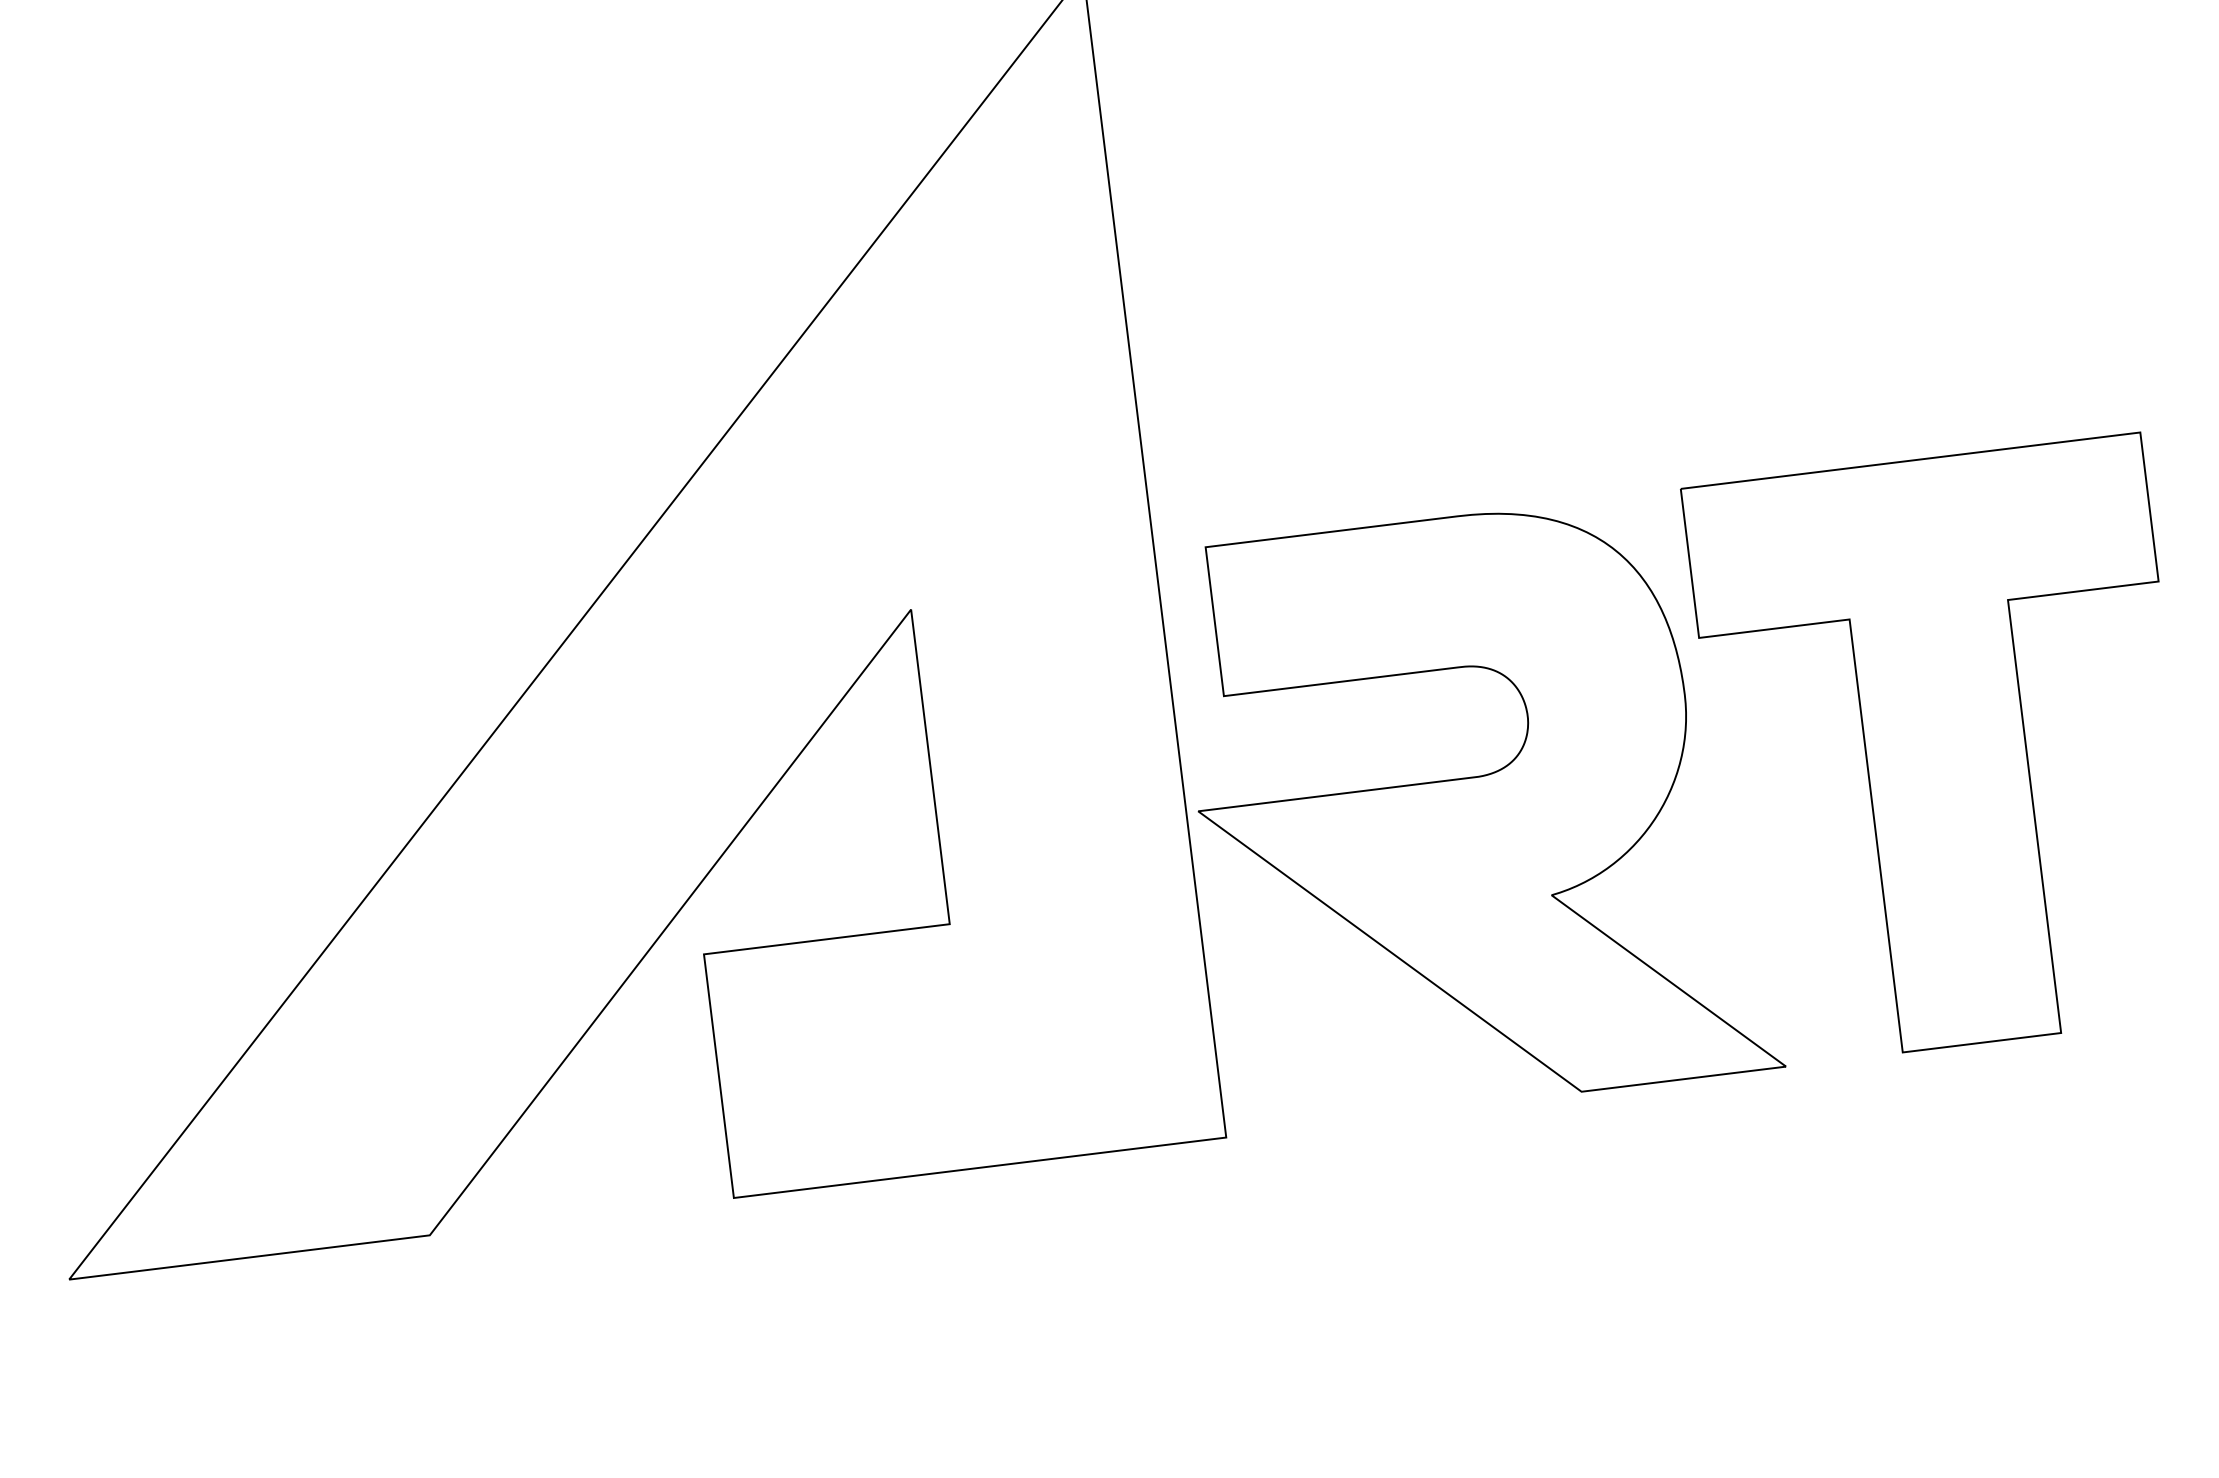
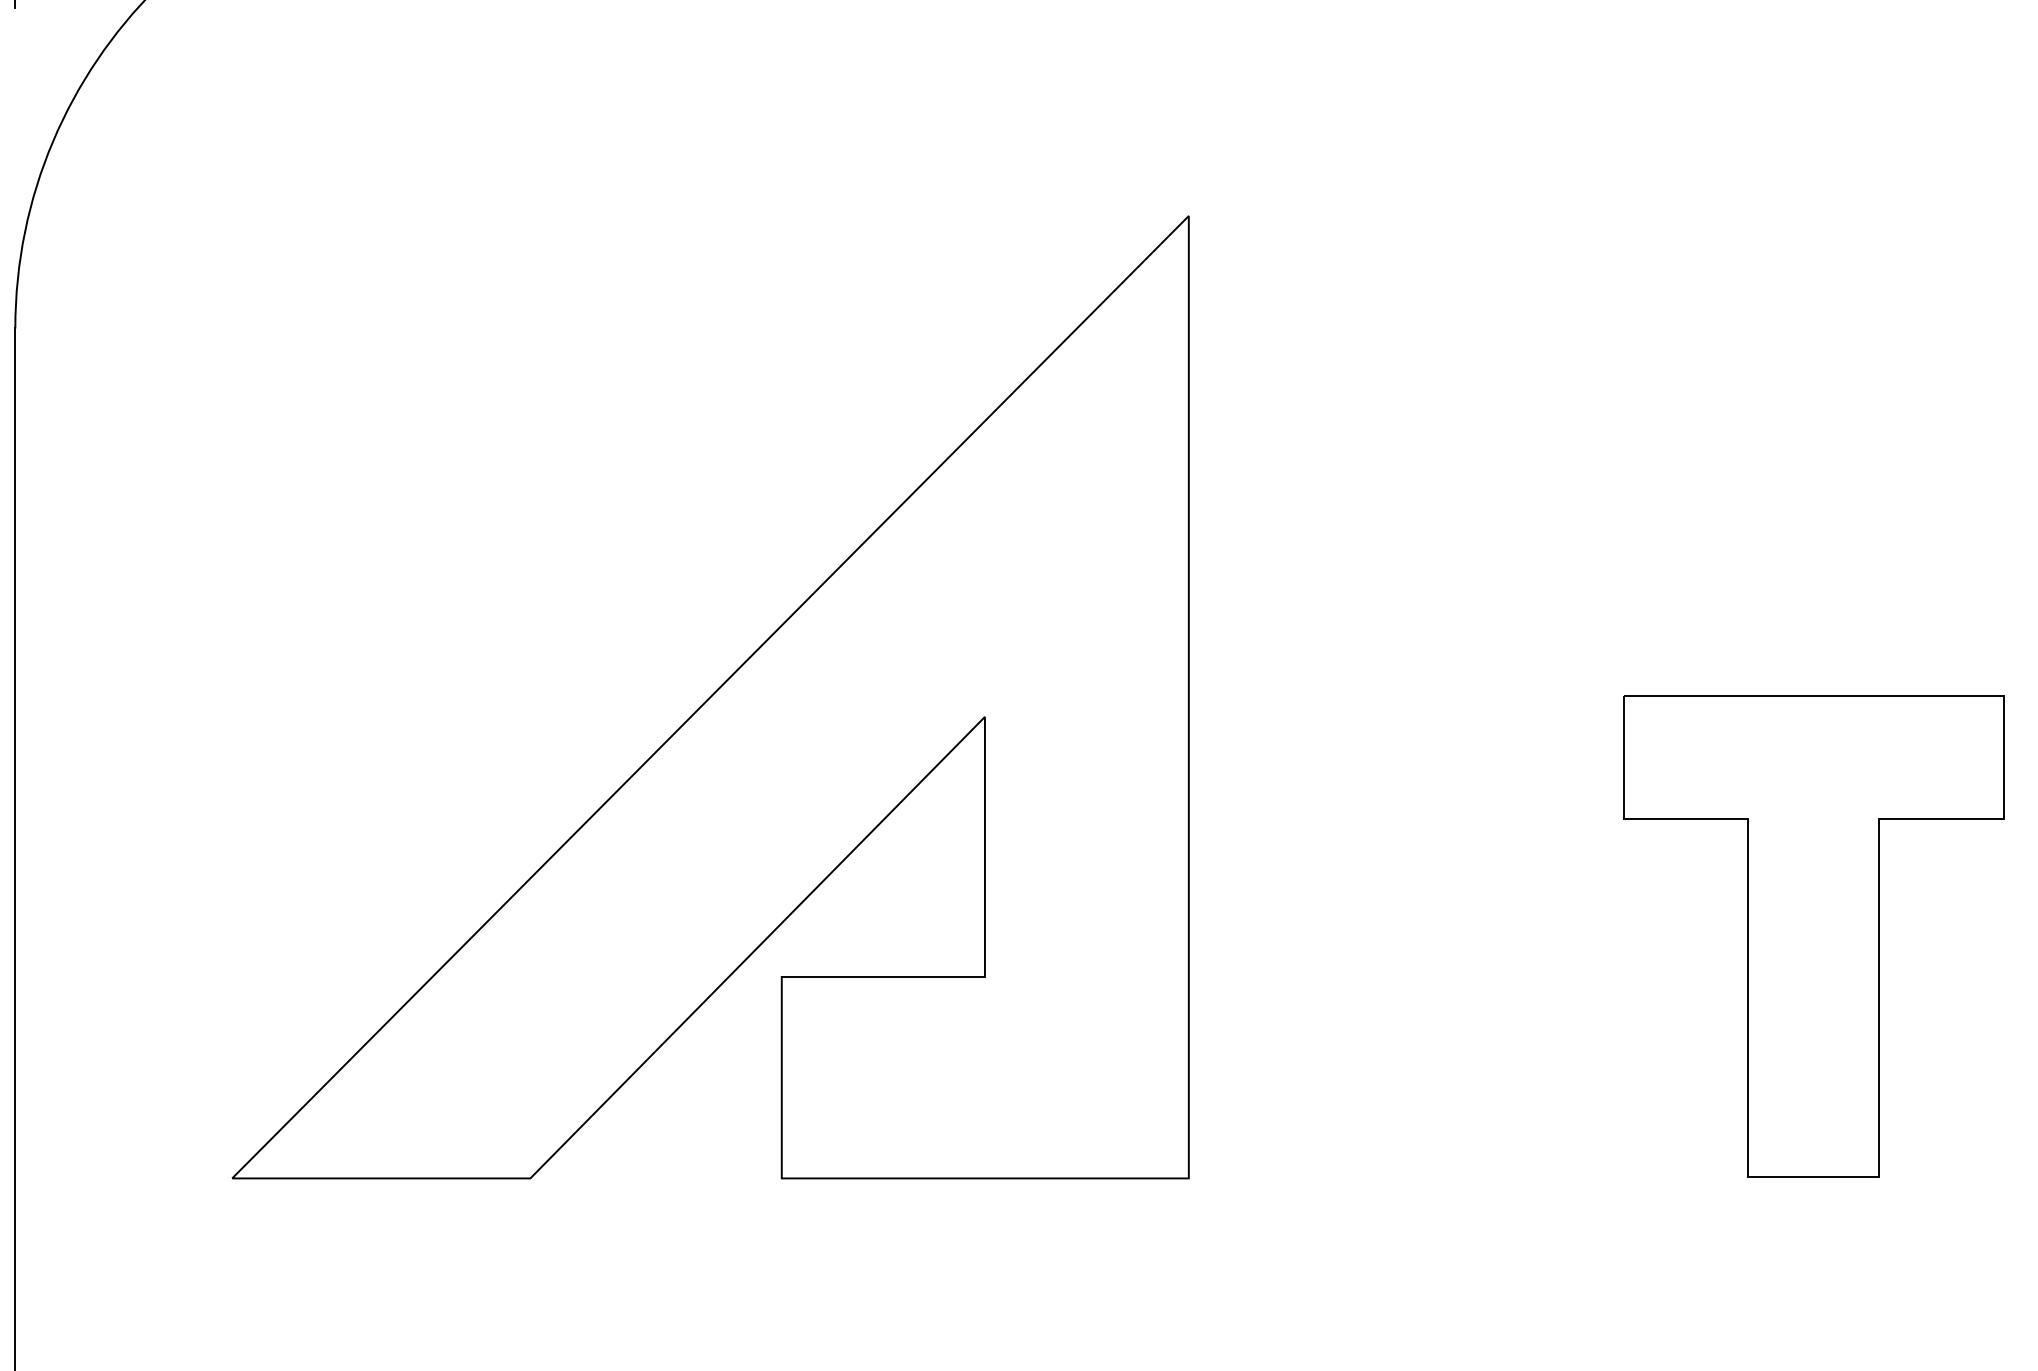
part: (1476, 808) -> (1425, 935), removed

